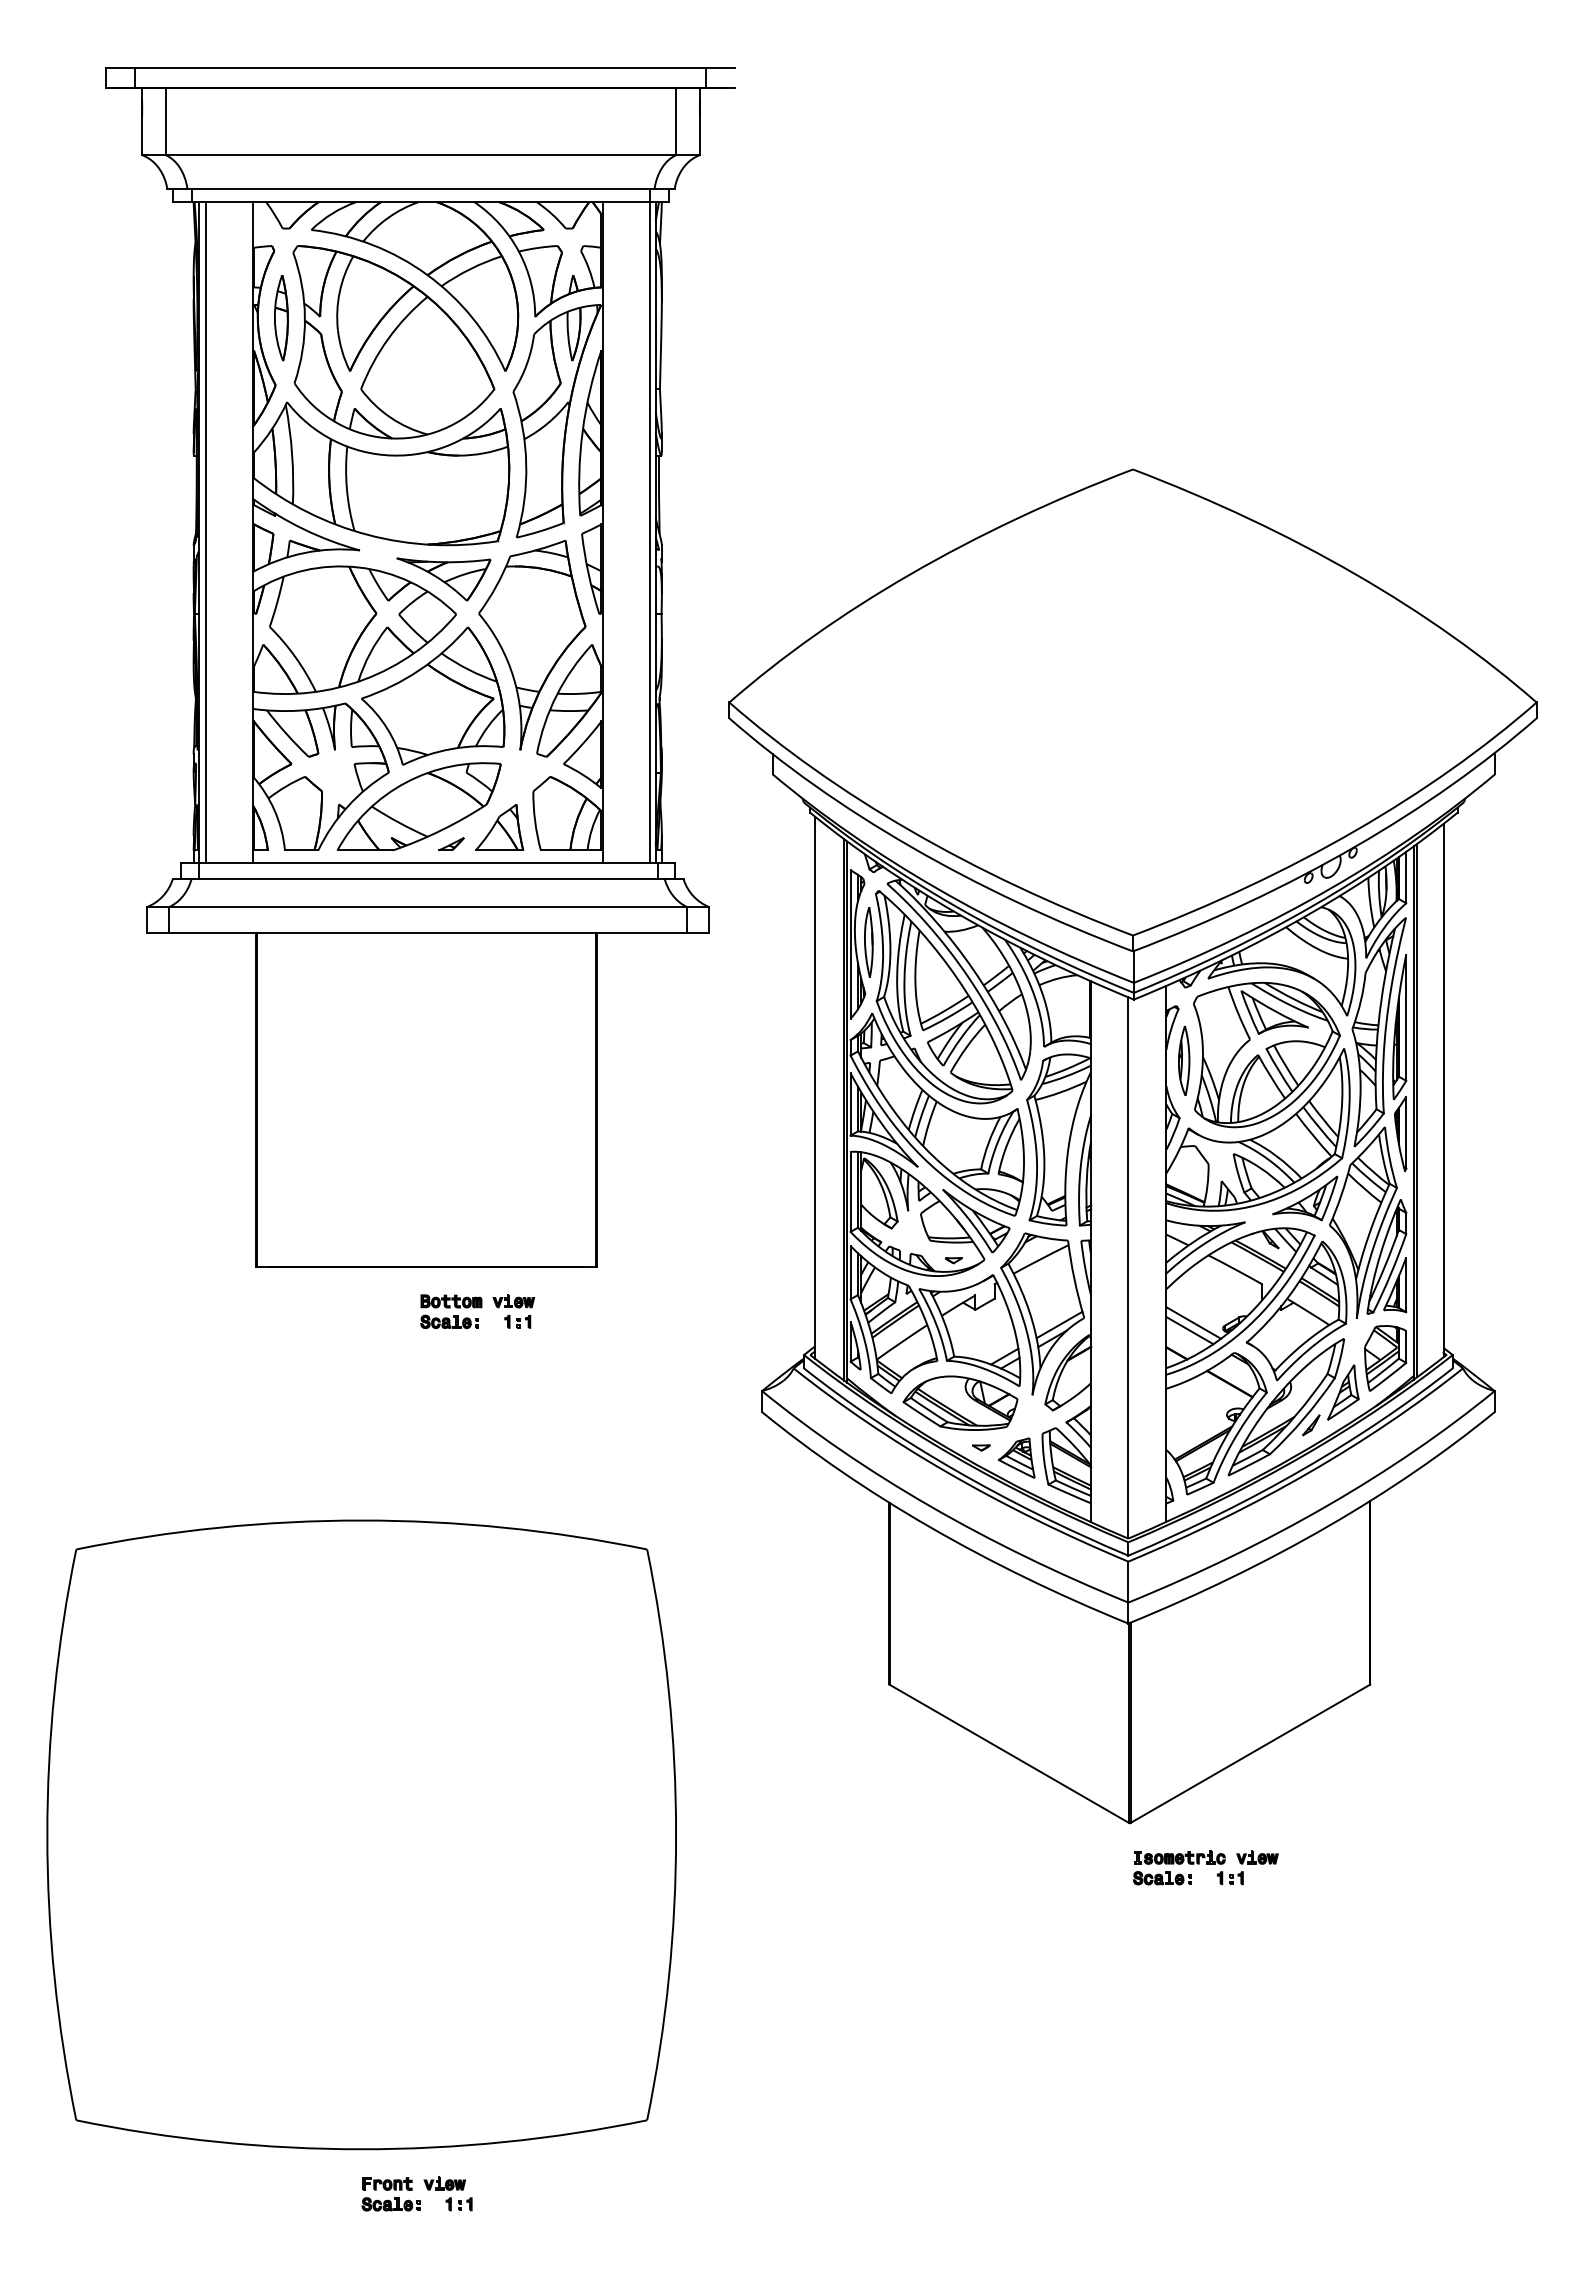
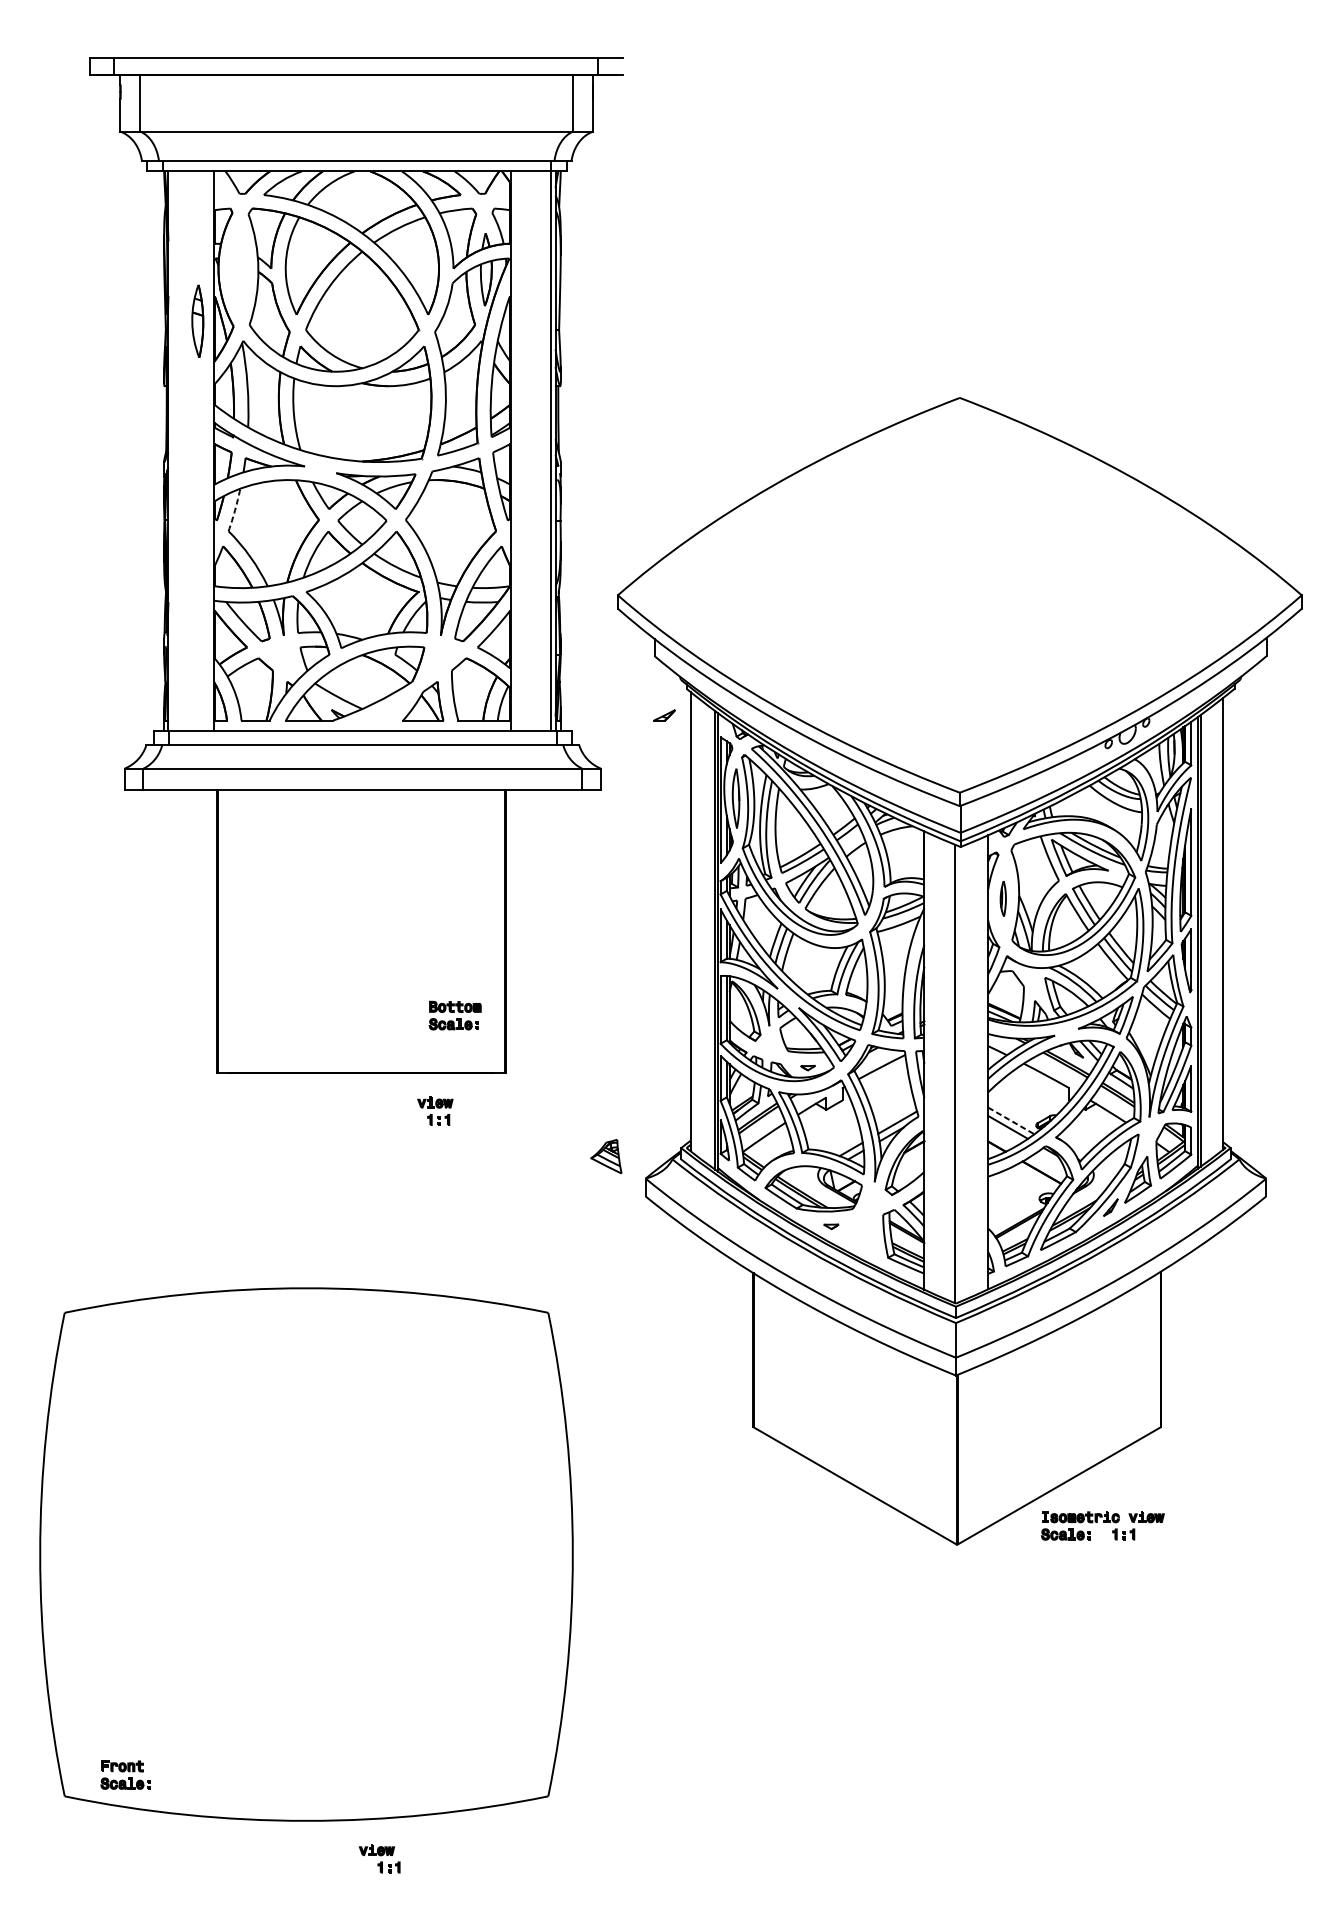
part: (281, 318) -> (197, 321), moved
line: (205, 532) -> (174, 451), removed
arc: (277, 601) -> (235, 509), solid -> dashed
part: (451, 843) -> (664, 714), moved
part: (1184, 1060) -> (1003, 898), size x0.6
part: (451, 1311) -> (455, 1015), moved
line: (1193, 1323) -> (1011, 1121), solid -> dashed
part: (1016, 1457) -> (606, 1156), moved
part: (1205, 1867) -> (1102, 1525), moved
part: (390, 2194) -> (125, 1775), moved

